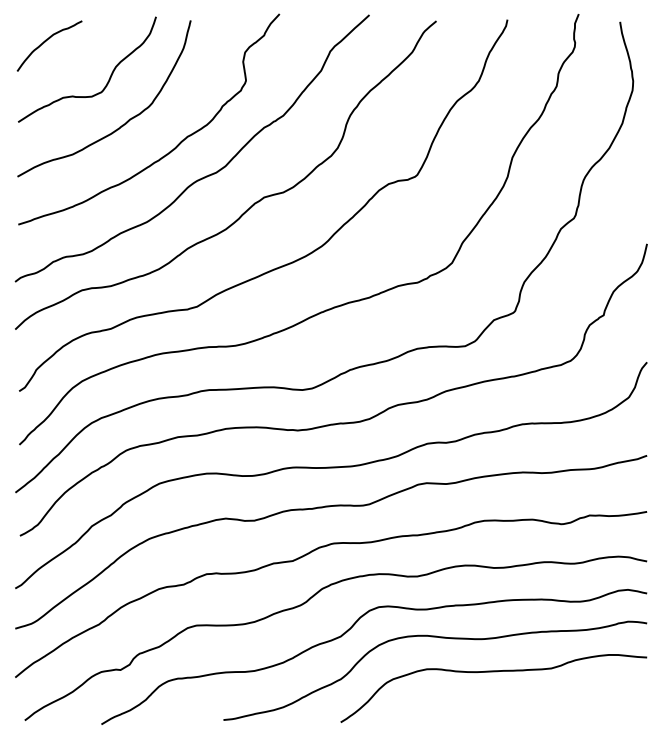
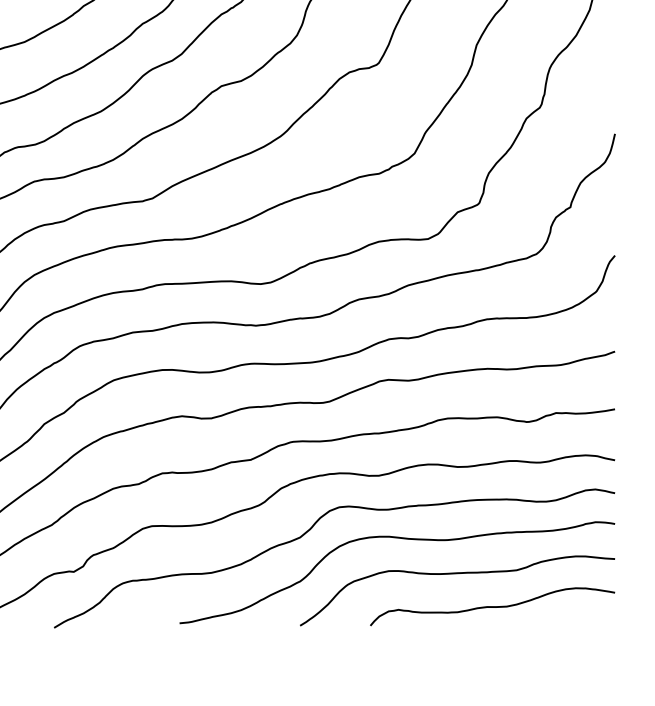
curve: (527, 703) -> (492, 606), added

